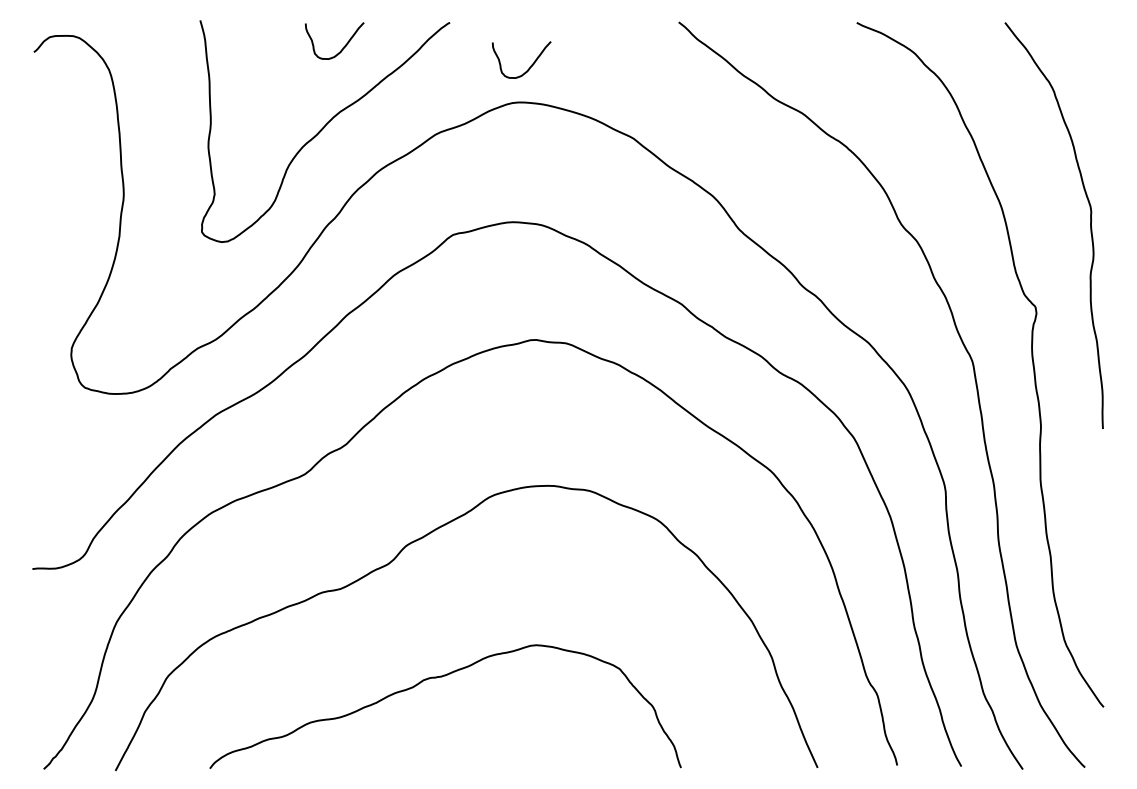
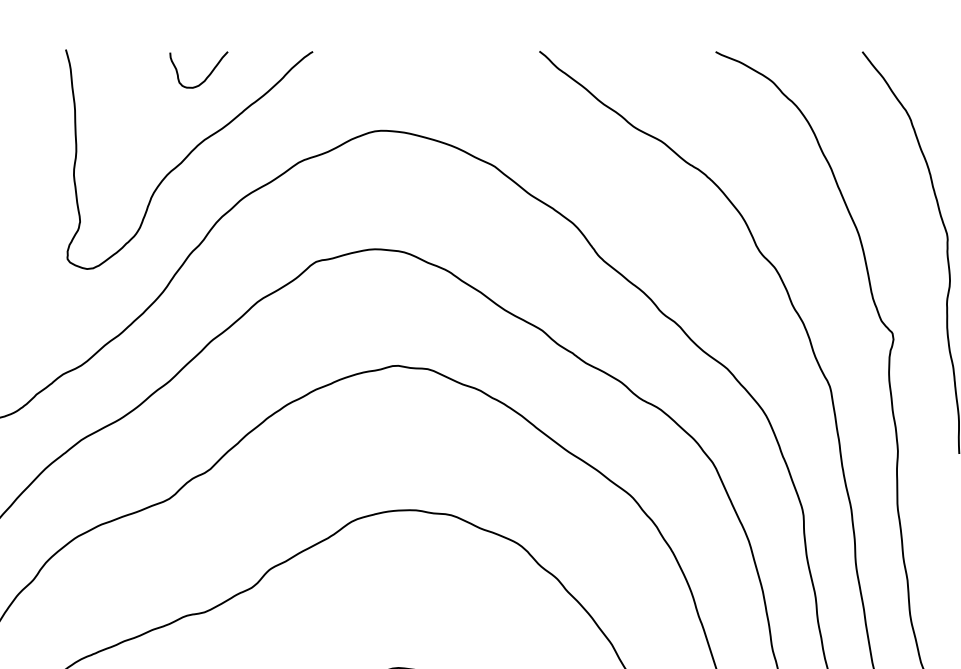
curve: (530, 65) -> (392, 94), removed

